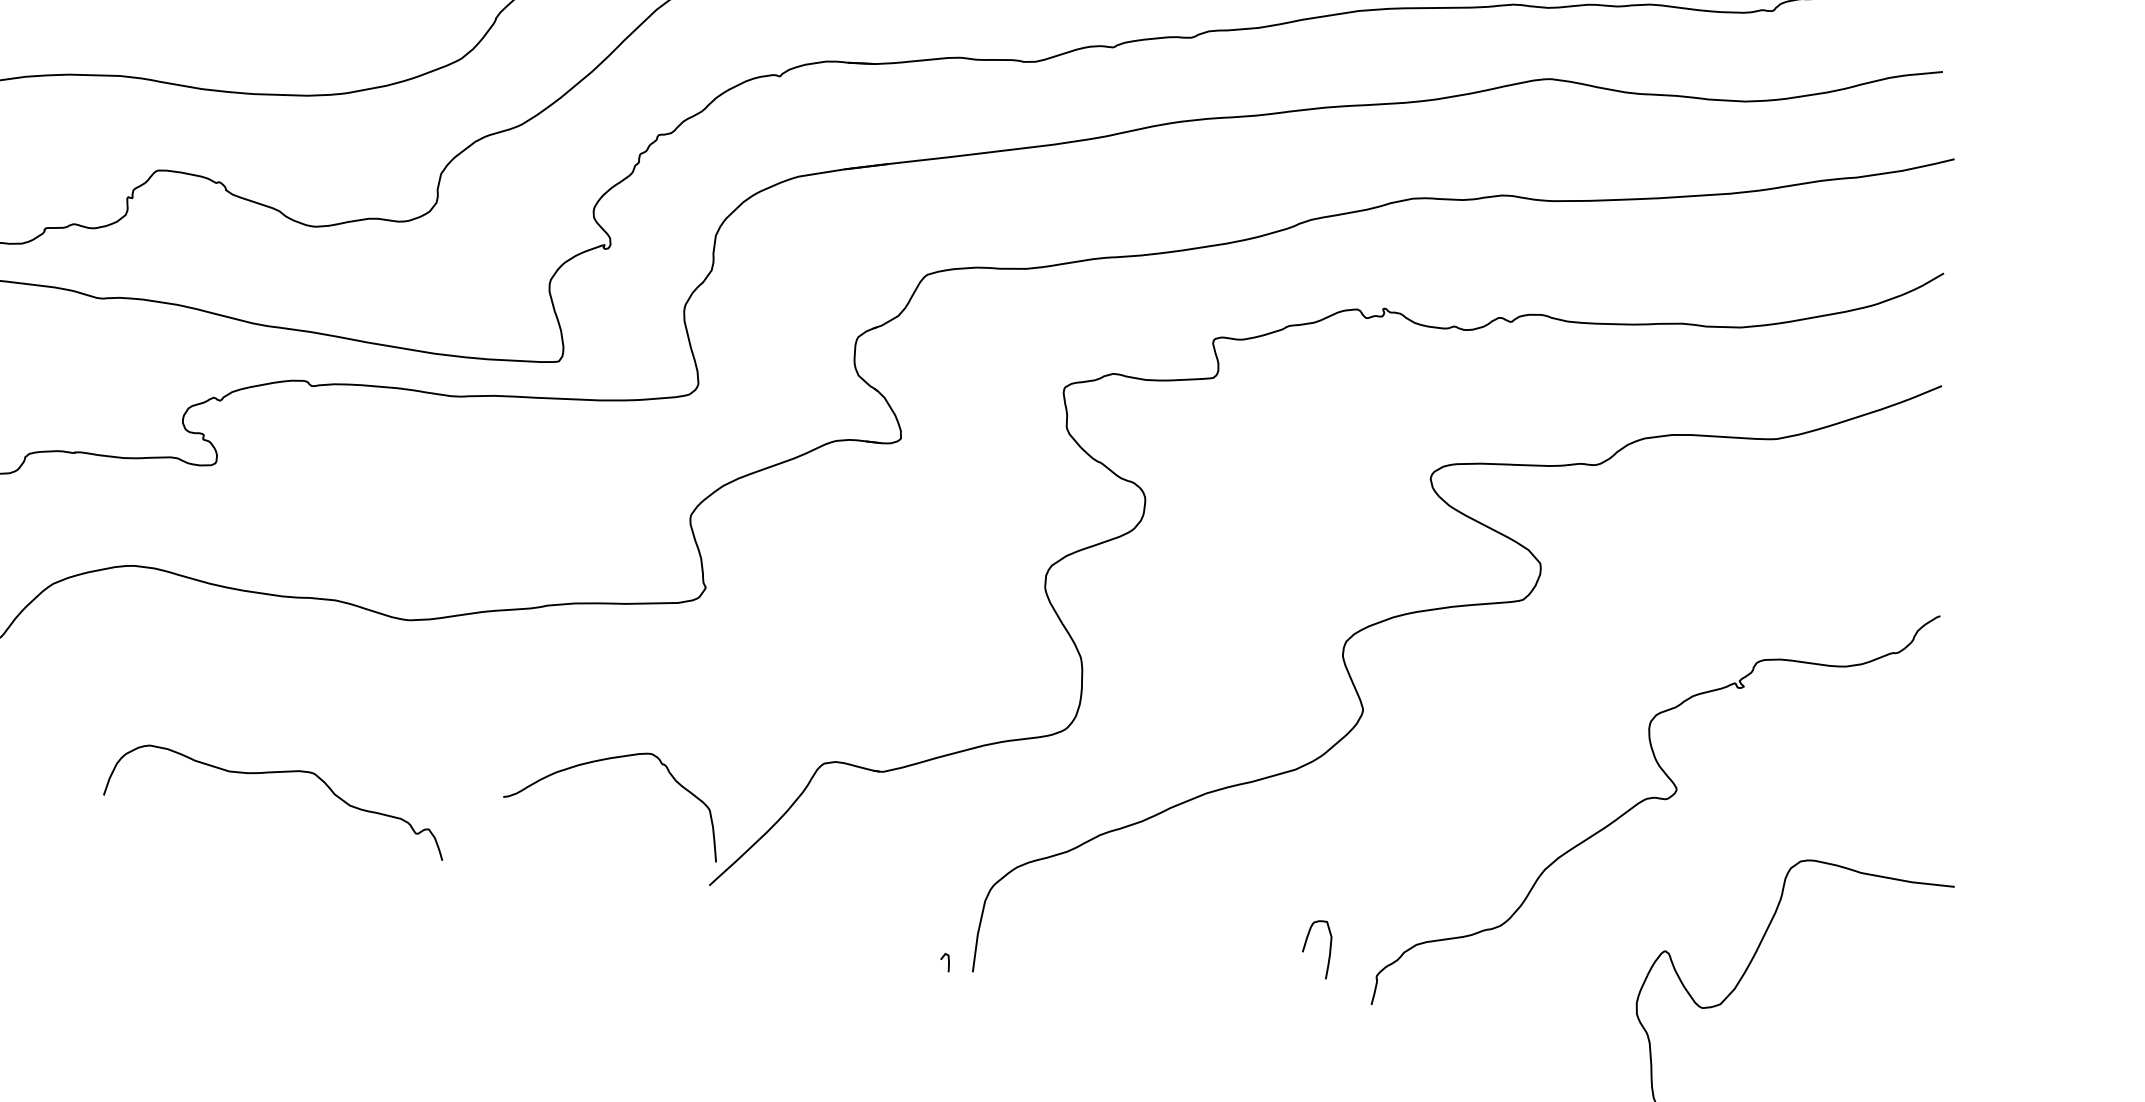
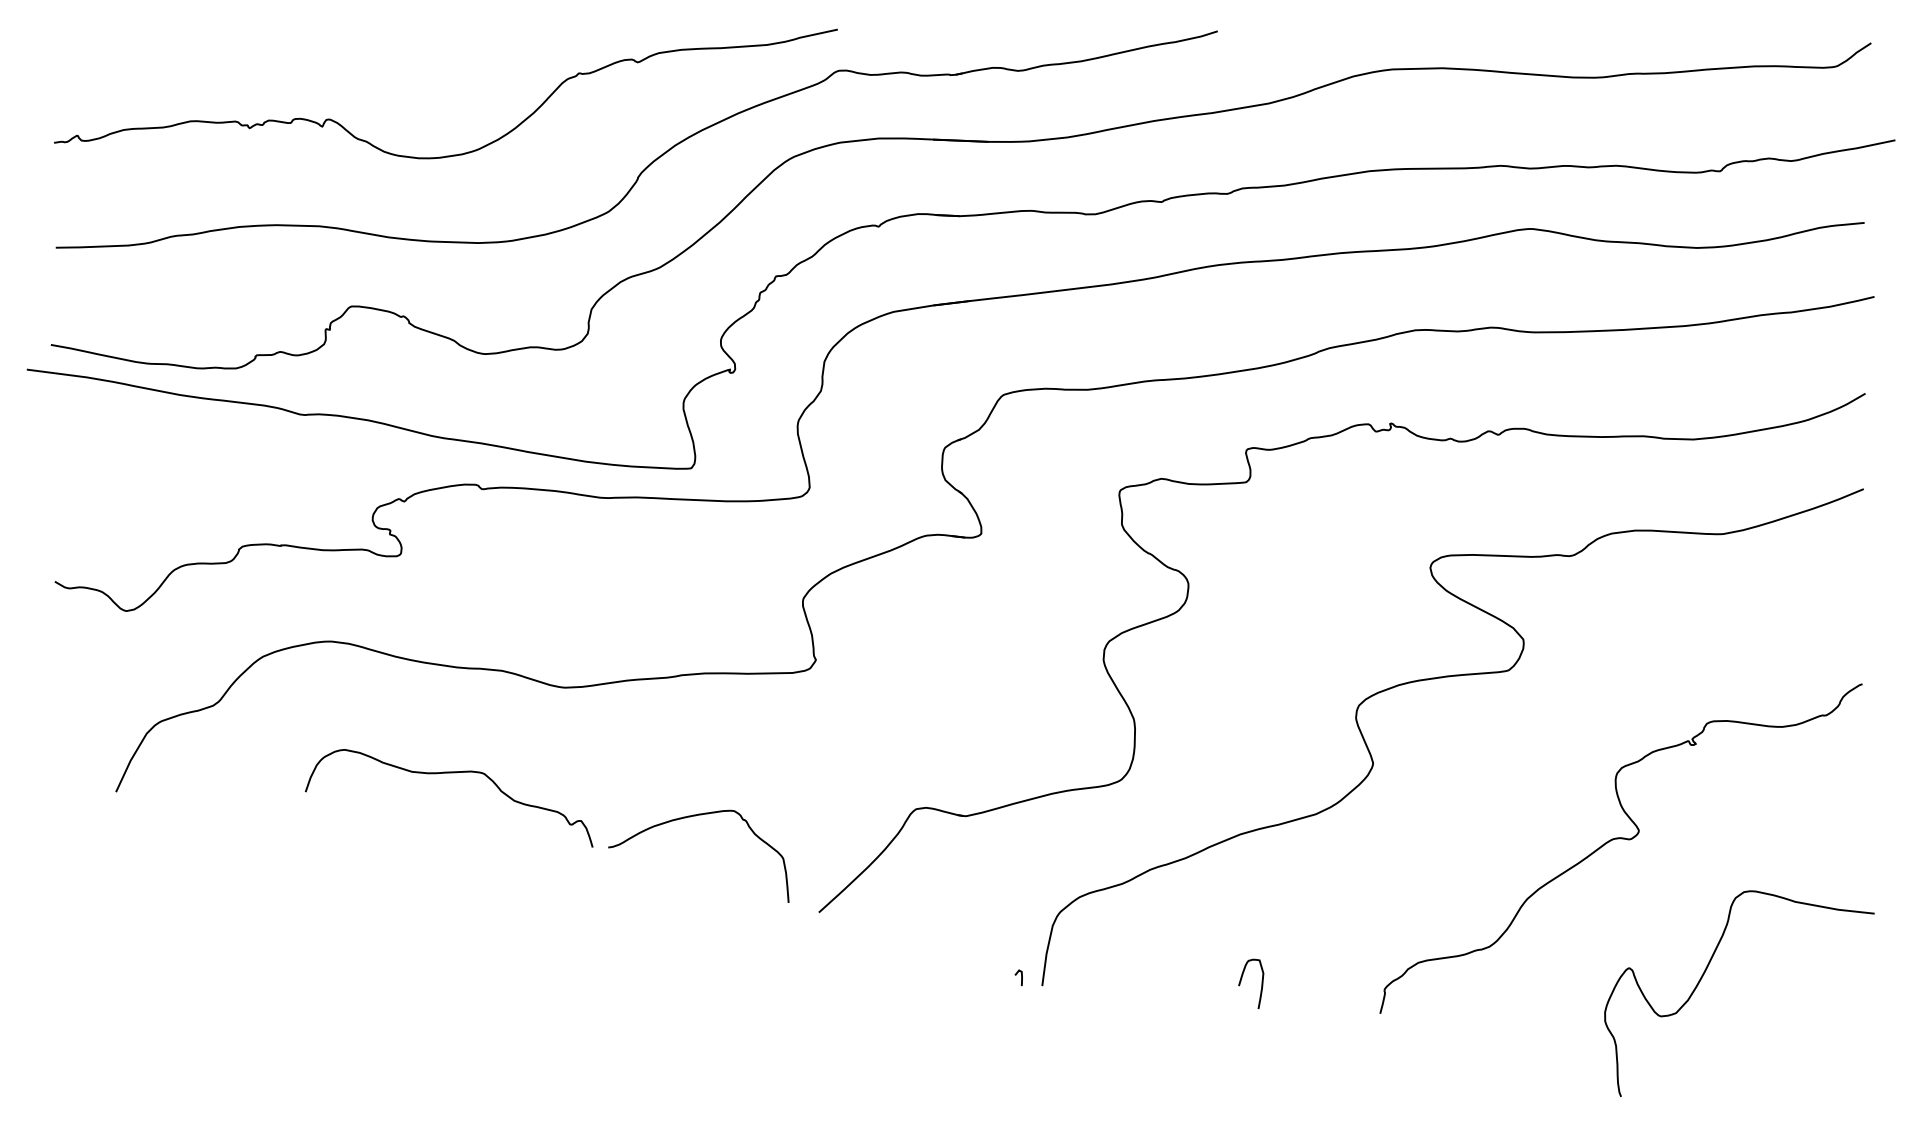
curve: (600, 761) -> (690, 817), moved
curve: (273, 773) -> (449, 773), moved
curve: (1329, 949) -> (1261, 983), moved

